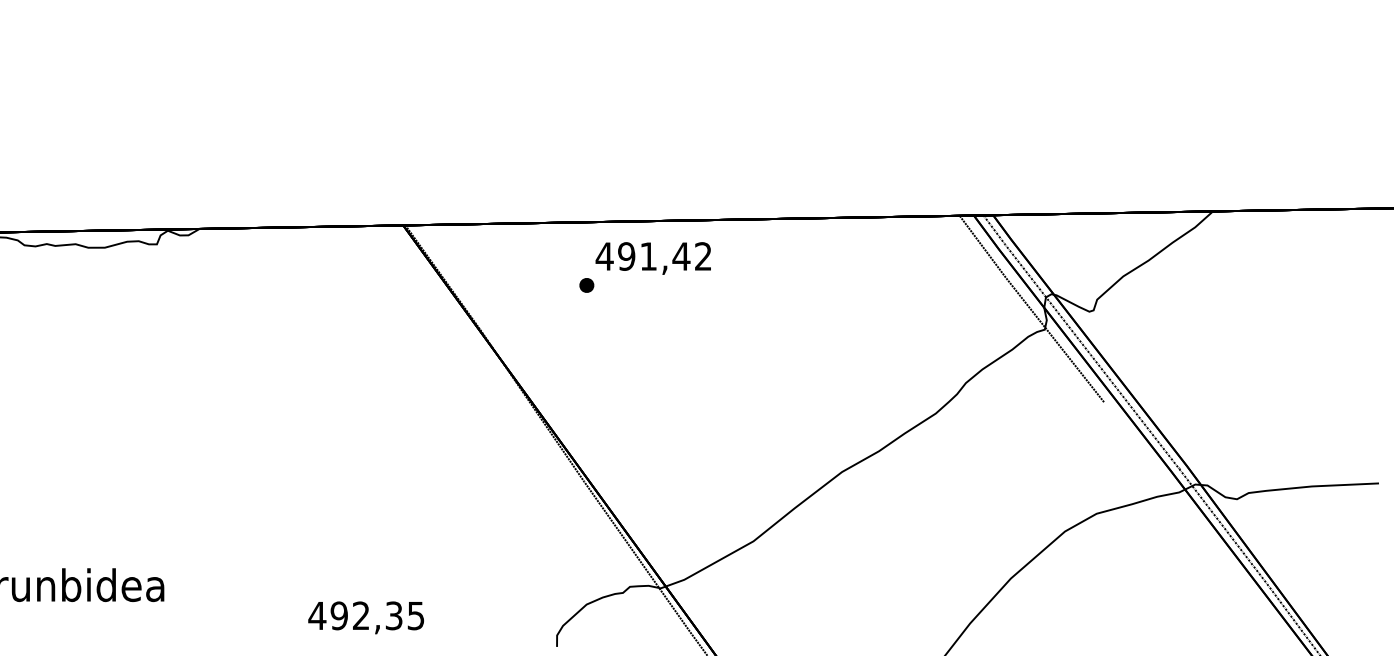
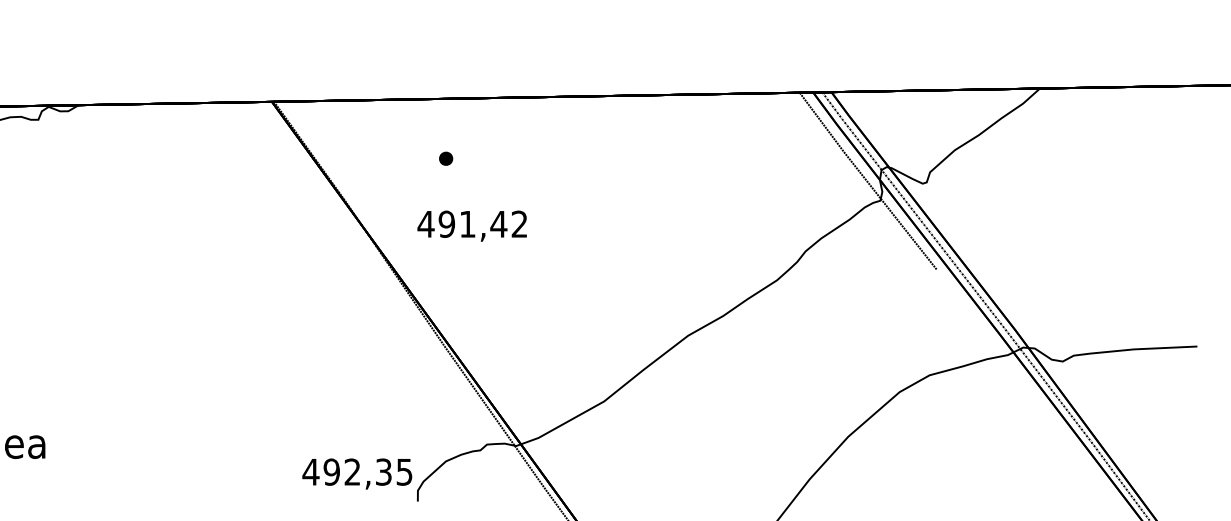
text: (652, 258) -> (471, 226), moved
text: (365, 617) -> (356, 473), moved

